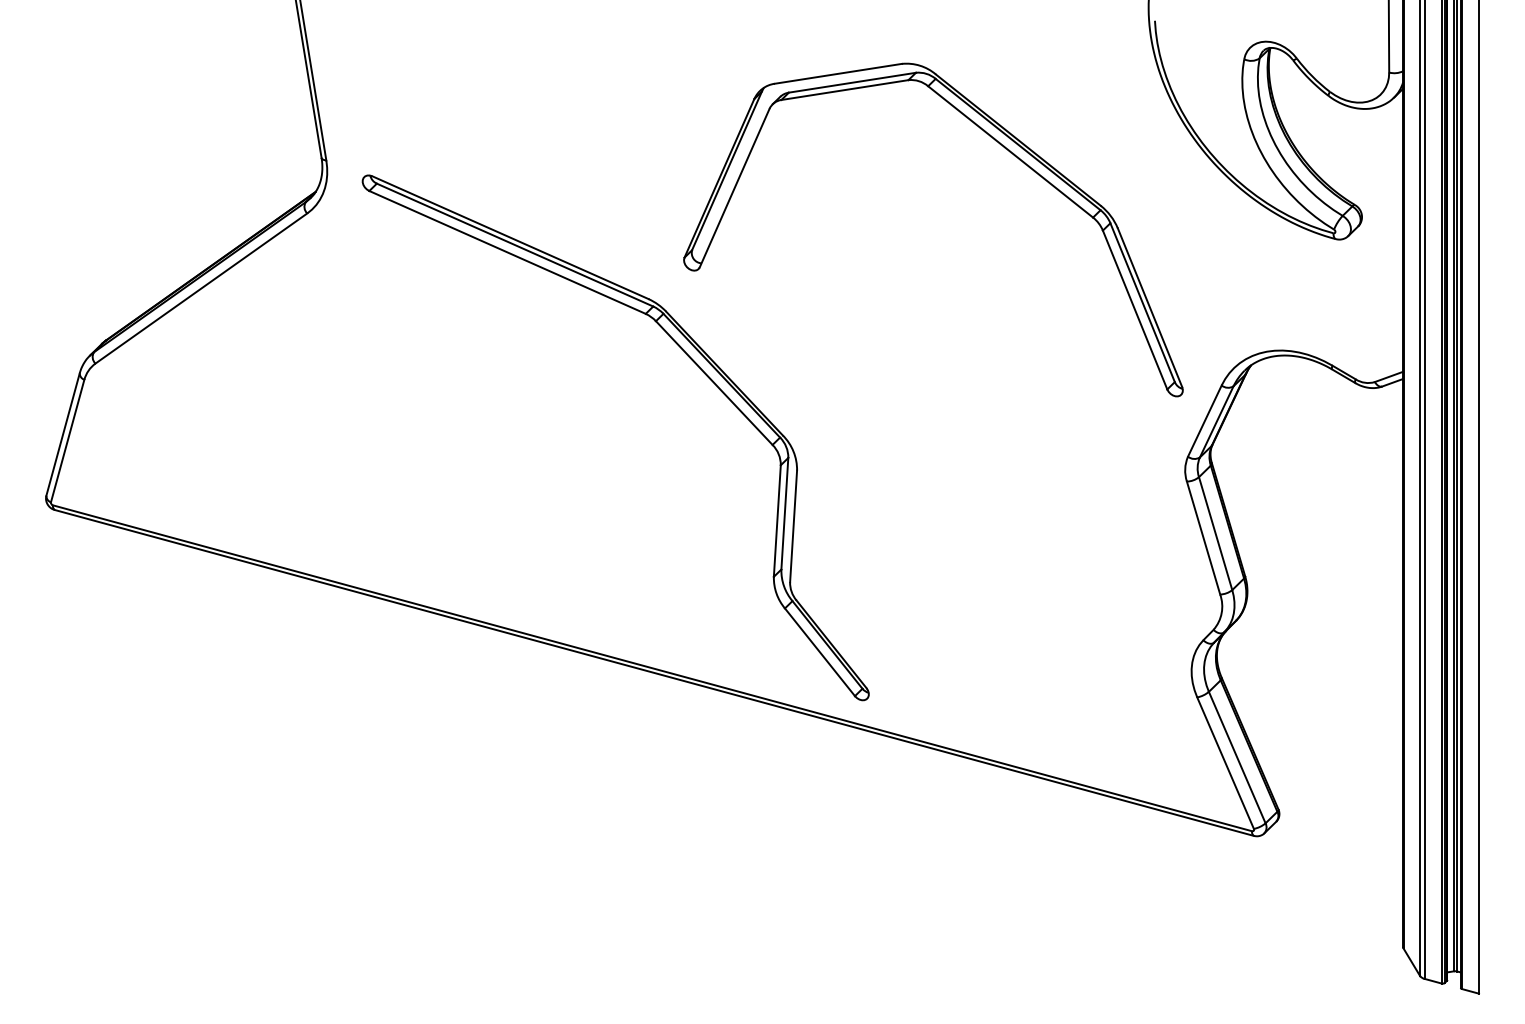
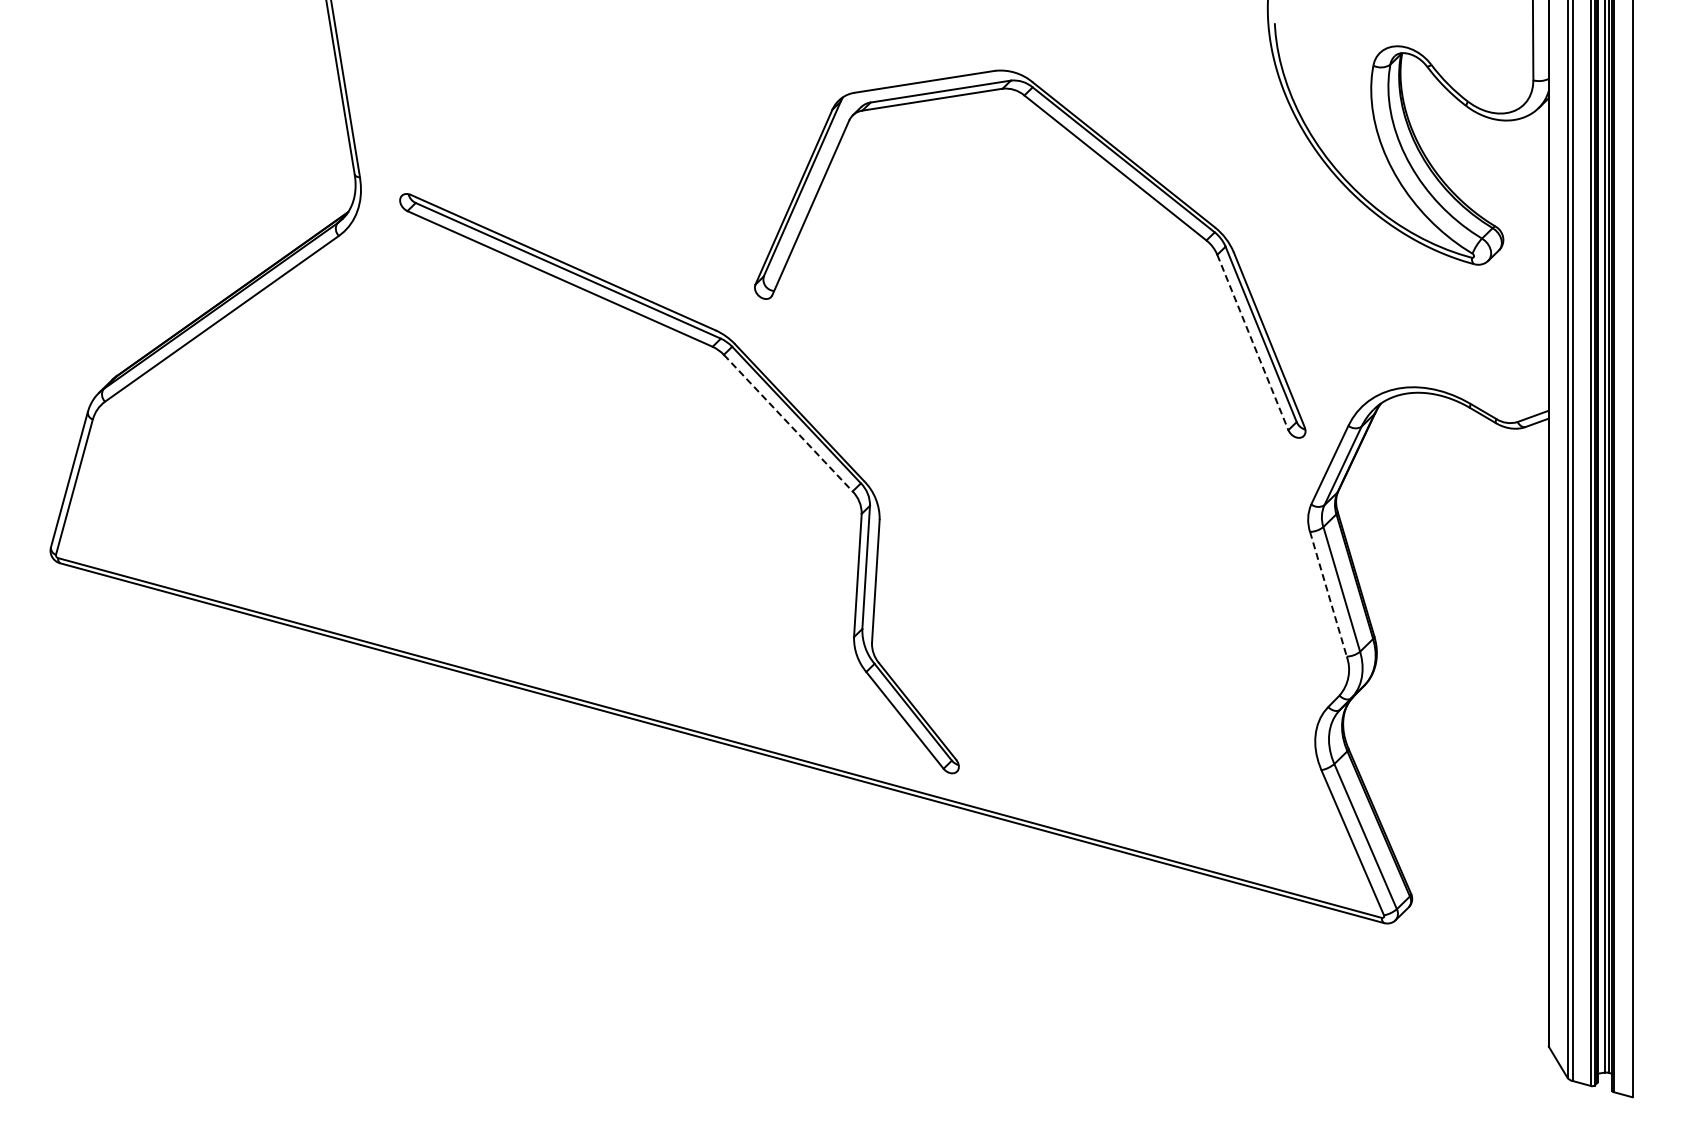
line: (1134, 310) -> (1252, 342), solid -> dashed
line: (714, 383) -> (788, 423), solid -> dashed
line: (1203, 538) -> (1328, 594), solid -> dashed

